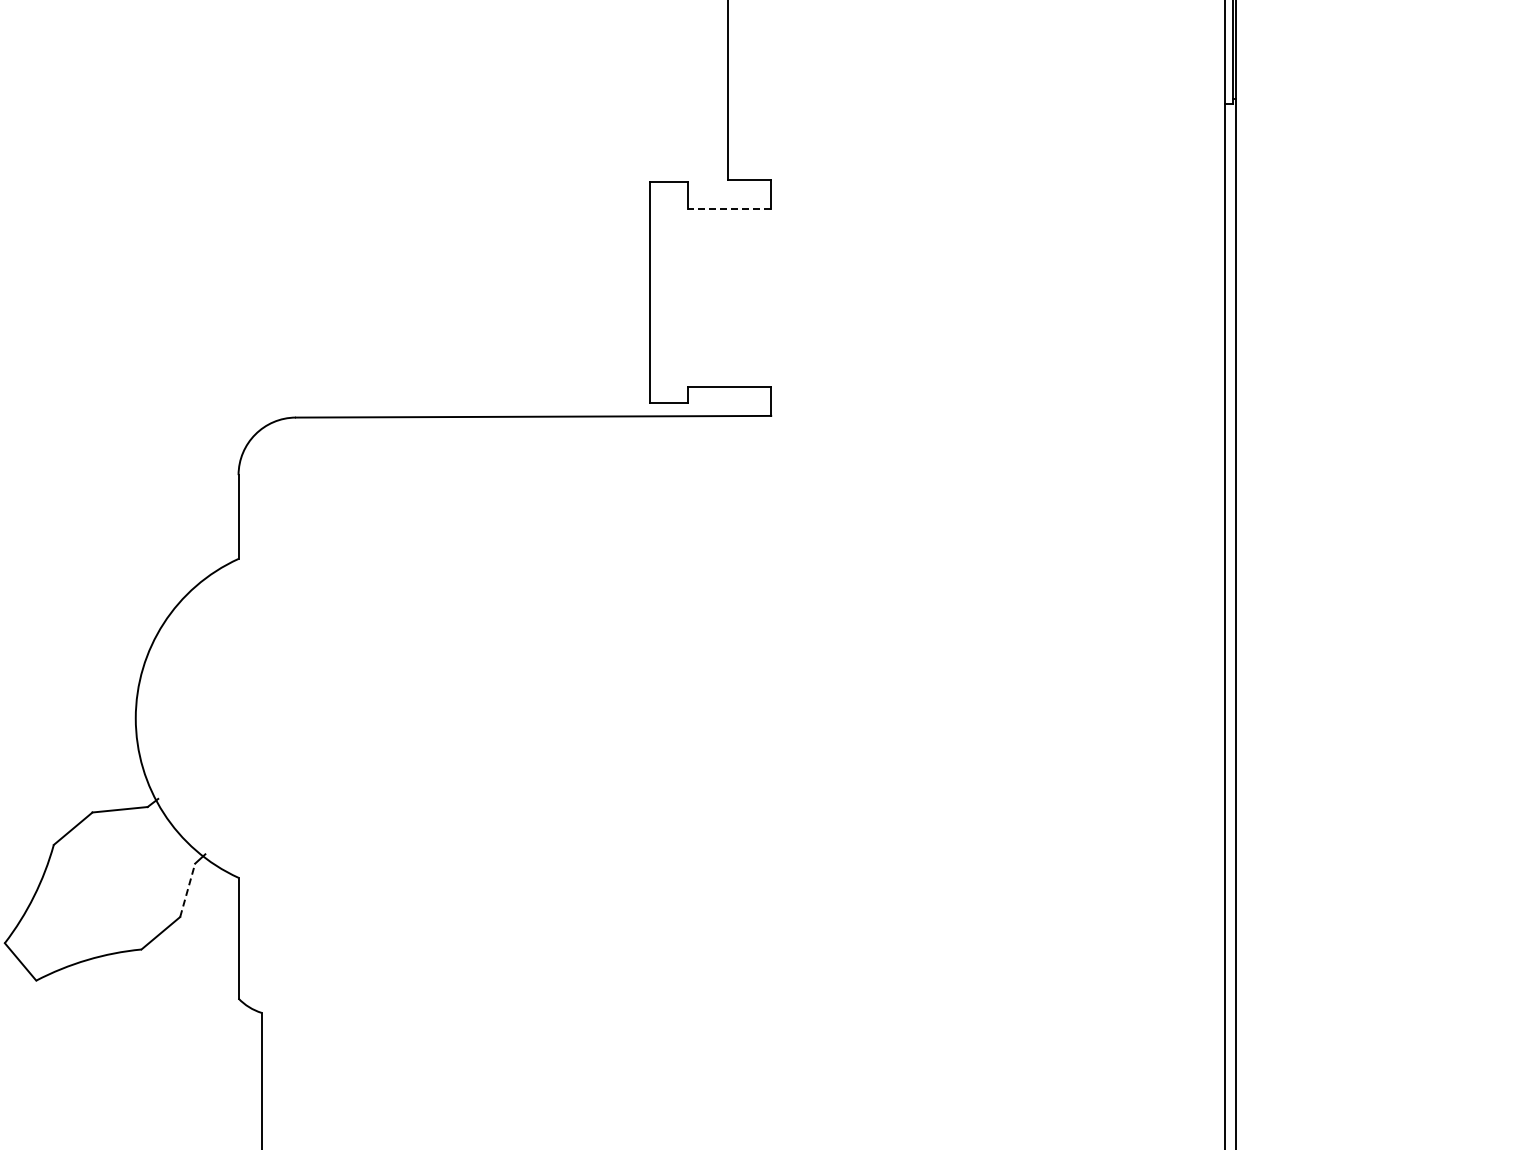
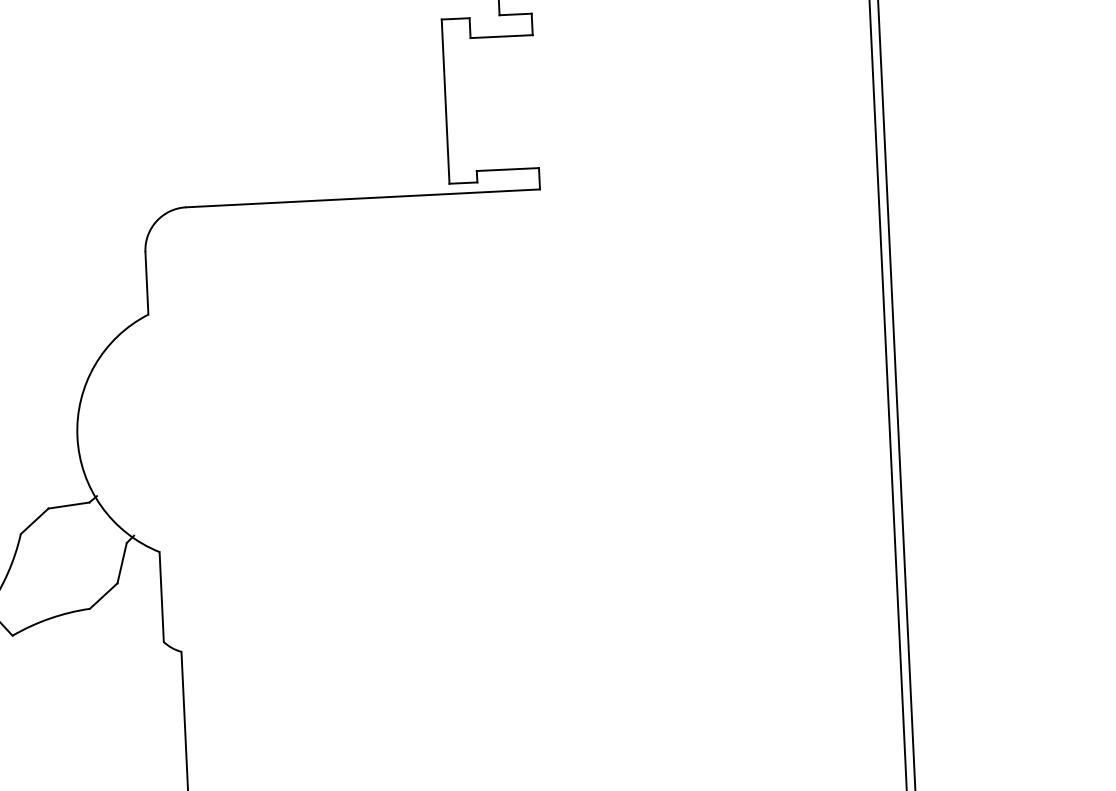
line: (729, 208) -> (501, 36), dashed -> solid
line: (187, 890) -> (122, 563), dashed -> solid

